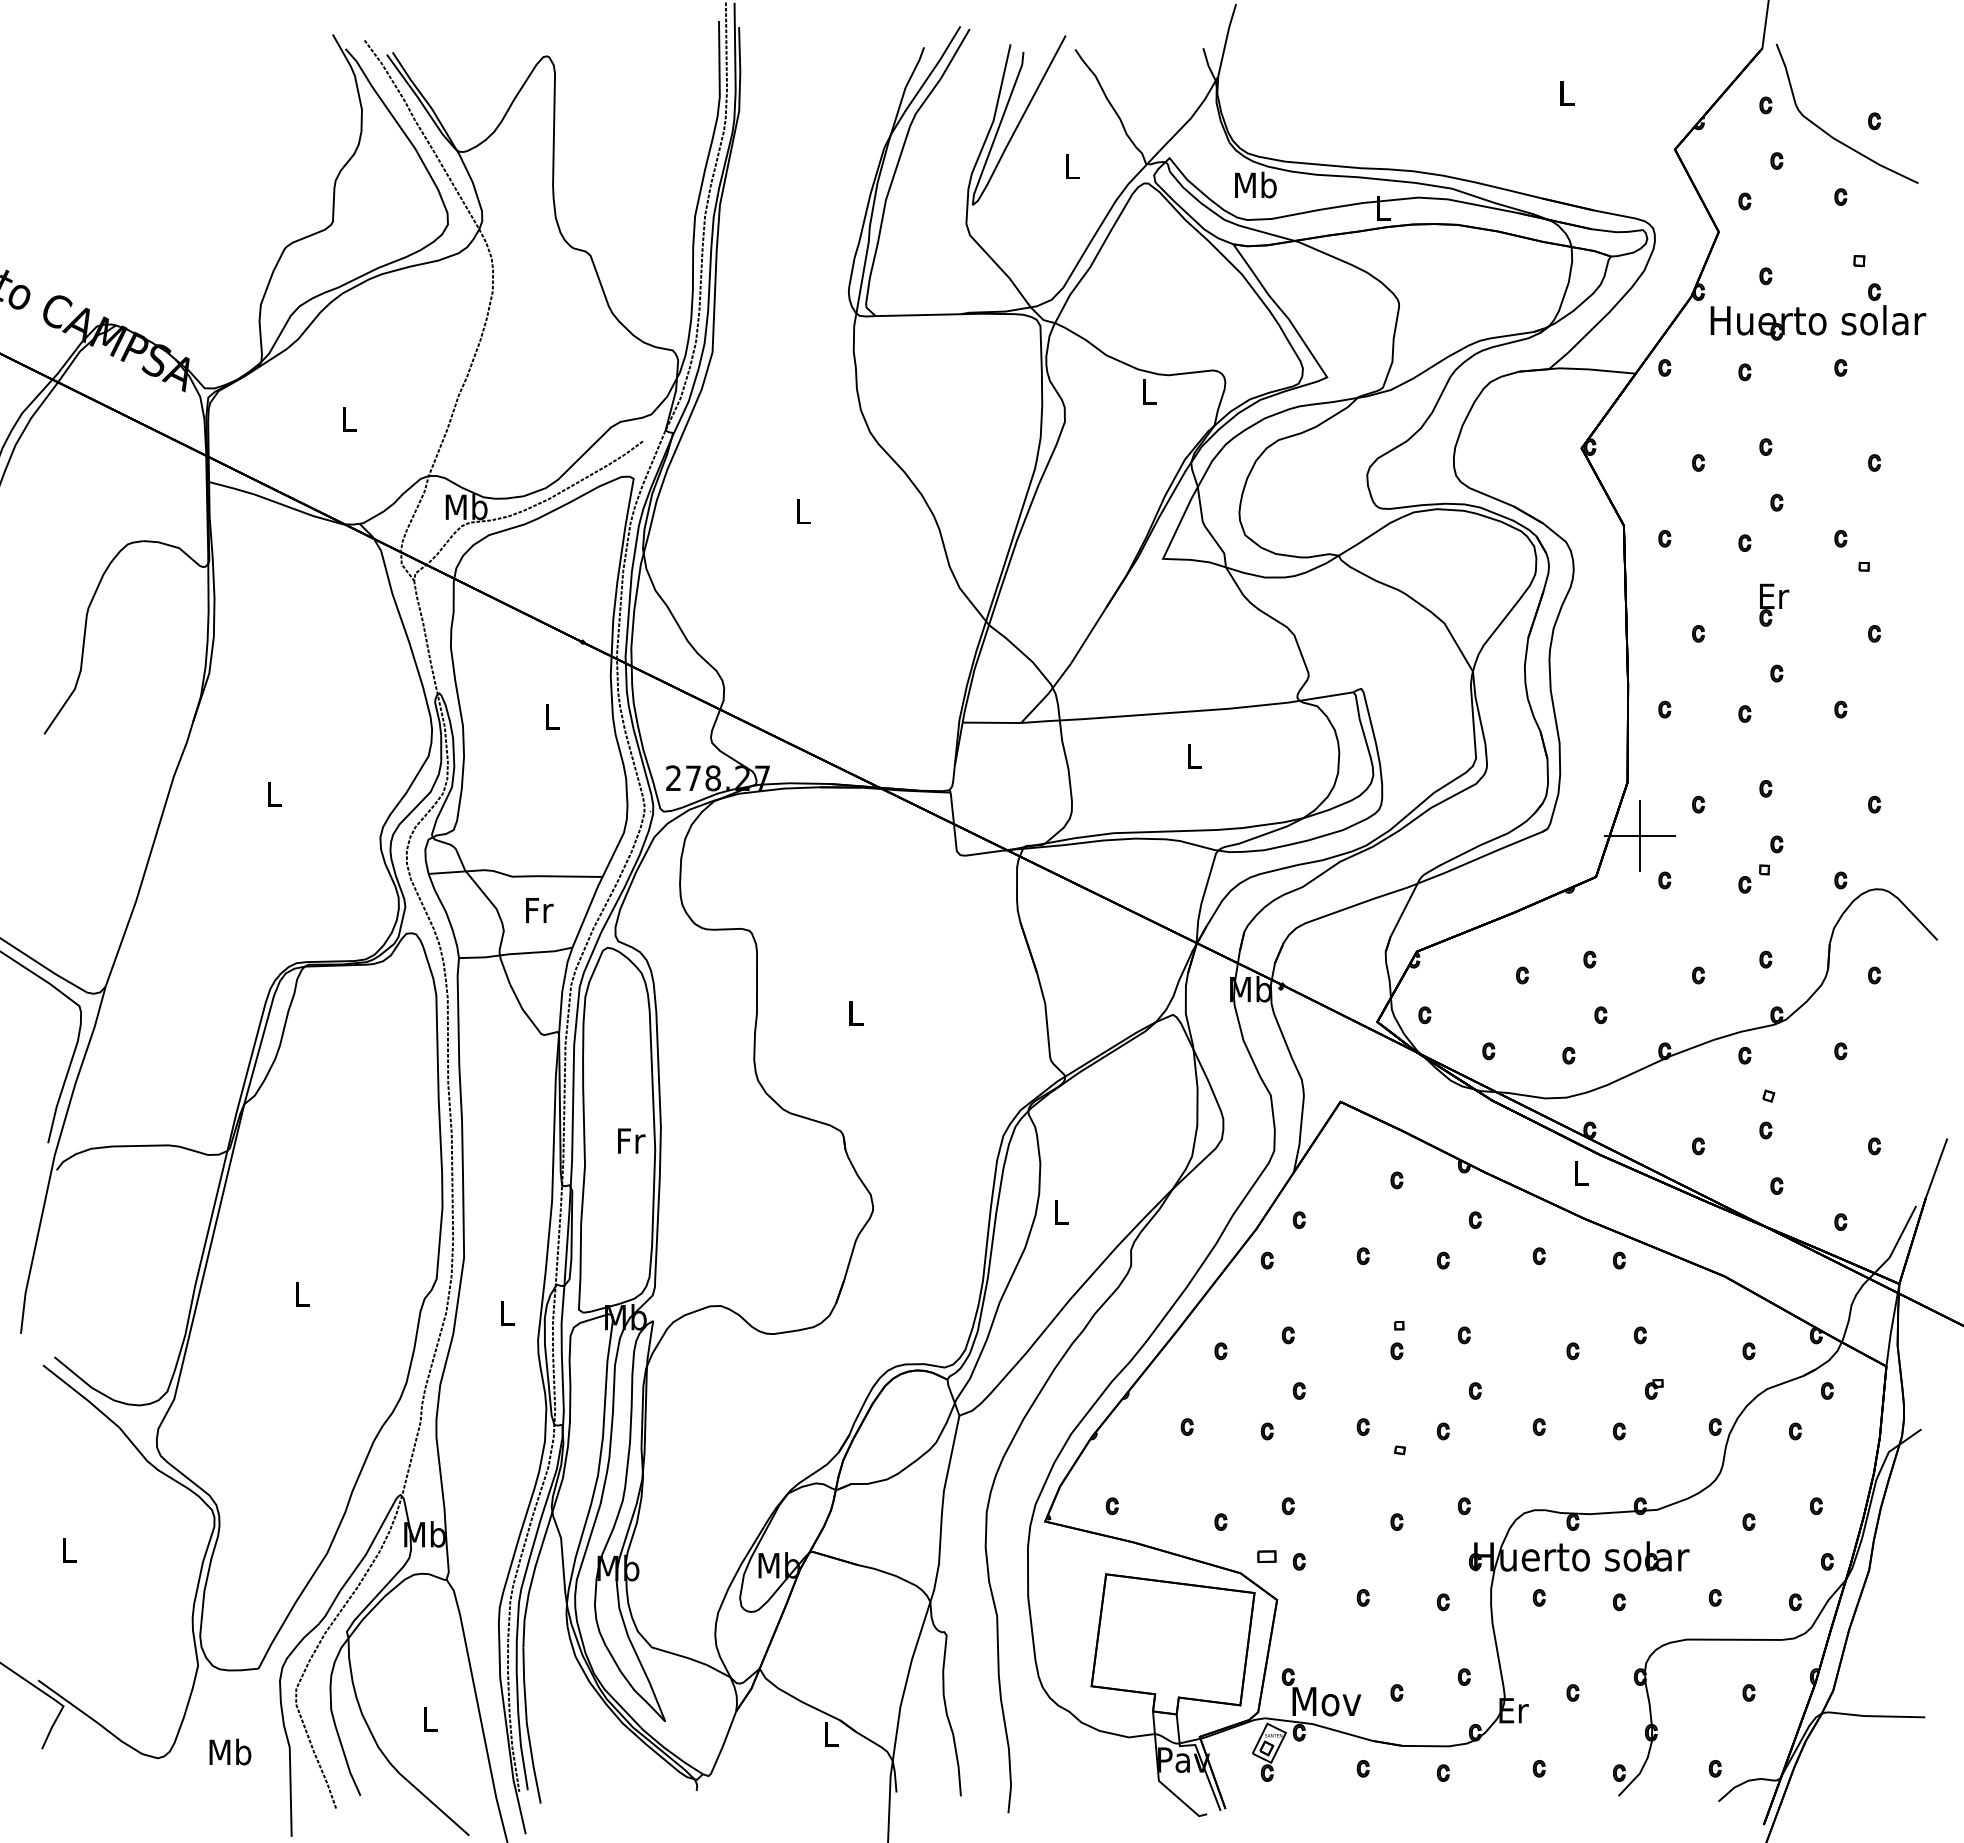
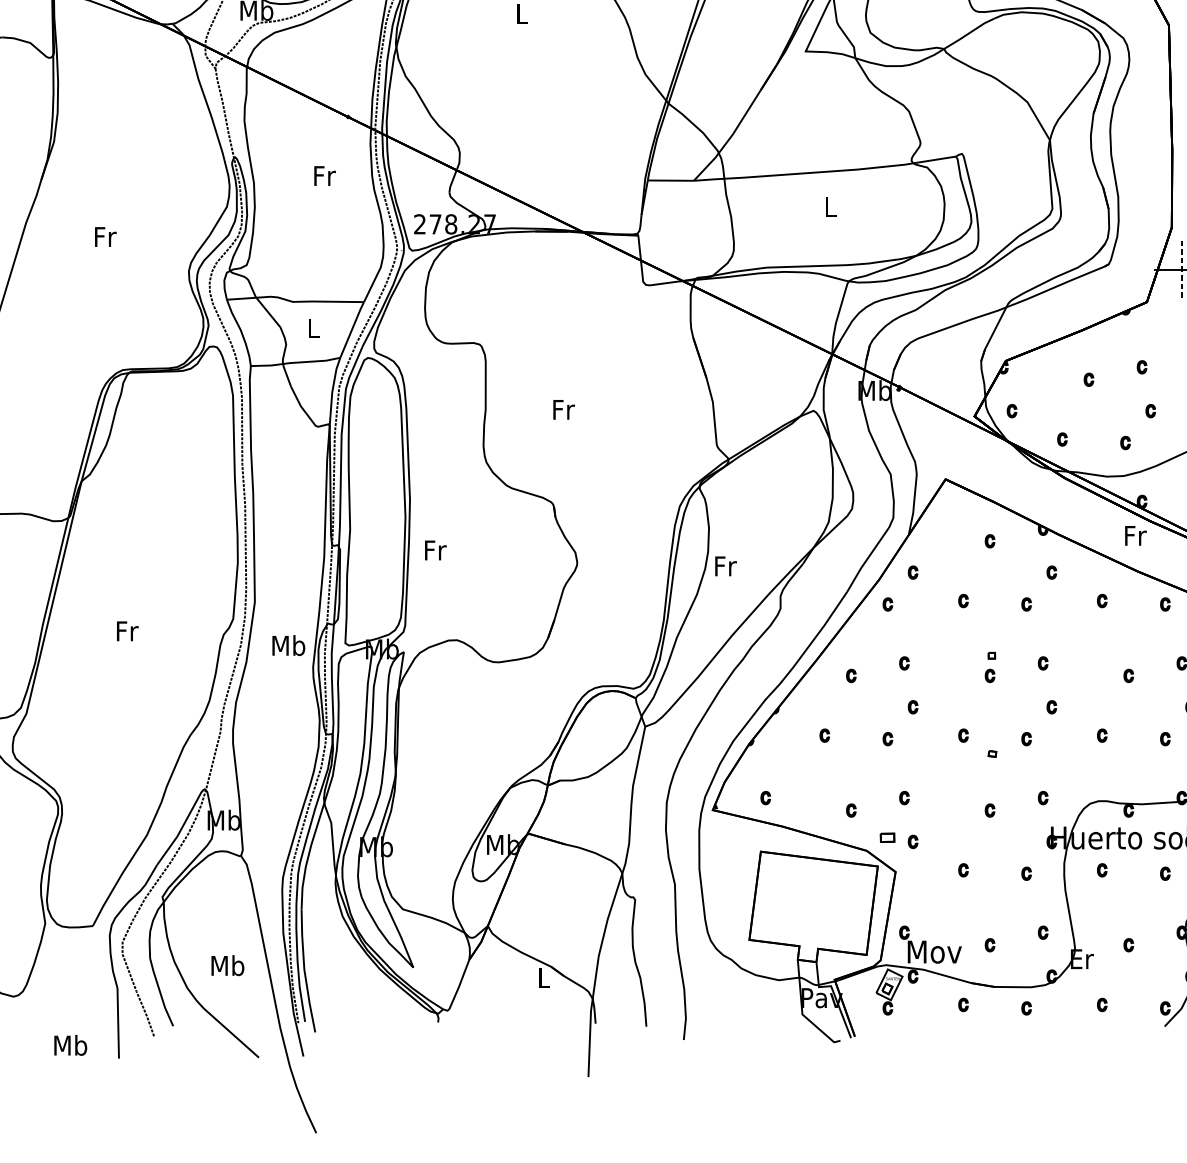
text: (552, 716) -> (324, 175), L -> Fr
text: (274, 793) -> (105, 236), L -> Fr
line: (1640, 835) -> (1181, 269), solid -> dashed
text: (539, 910) -> (314, 328), Fr -> L
text: (856, 1013) -> (564, 409), L -> Fr
text: (631, 1140) -> (435, 550), moved
text: (1581, 1173) -> (1135, 535), L -> Fr
text: (1061, 1211) -> (725, 565), L -> Fr
text: (302, 1294) -> (127, 631), L -> Fr
text: (507, 1312) -> (289, 645), L -> Mb
text: (429, 1718) -> (227, 965), L -> Mb
text: (230, 1751) -> (70, 1044), moved

